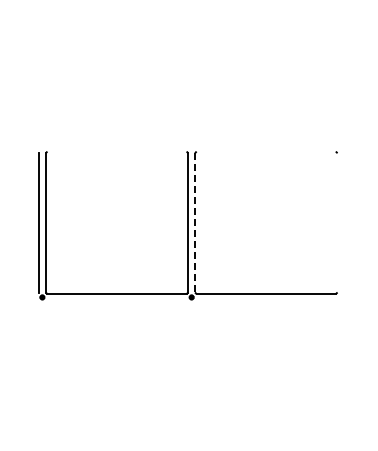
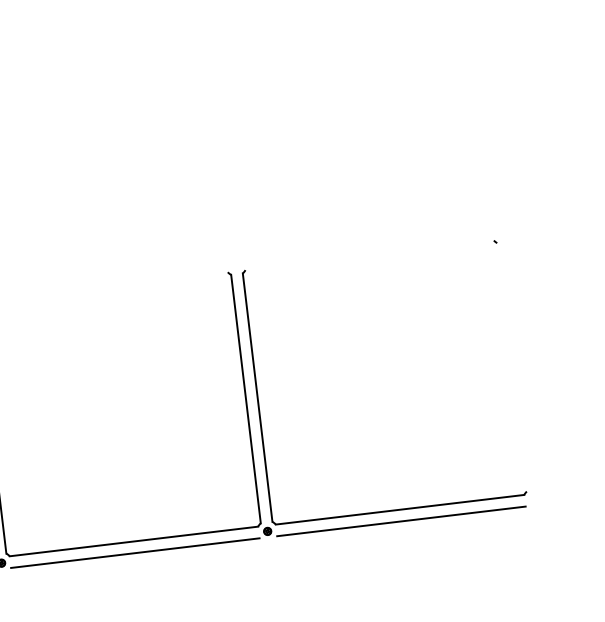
line: (194, 222) -> (256, 397), dashed -> solid
line: (116, 300) -> (134, 552), added
line: (265, 300) -> (400, 521), added

